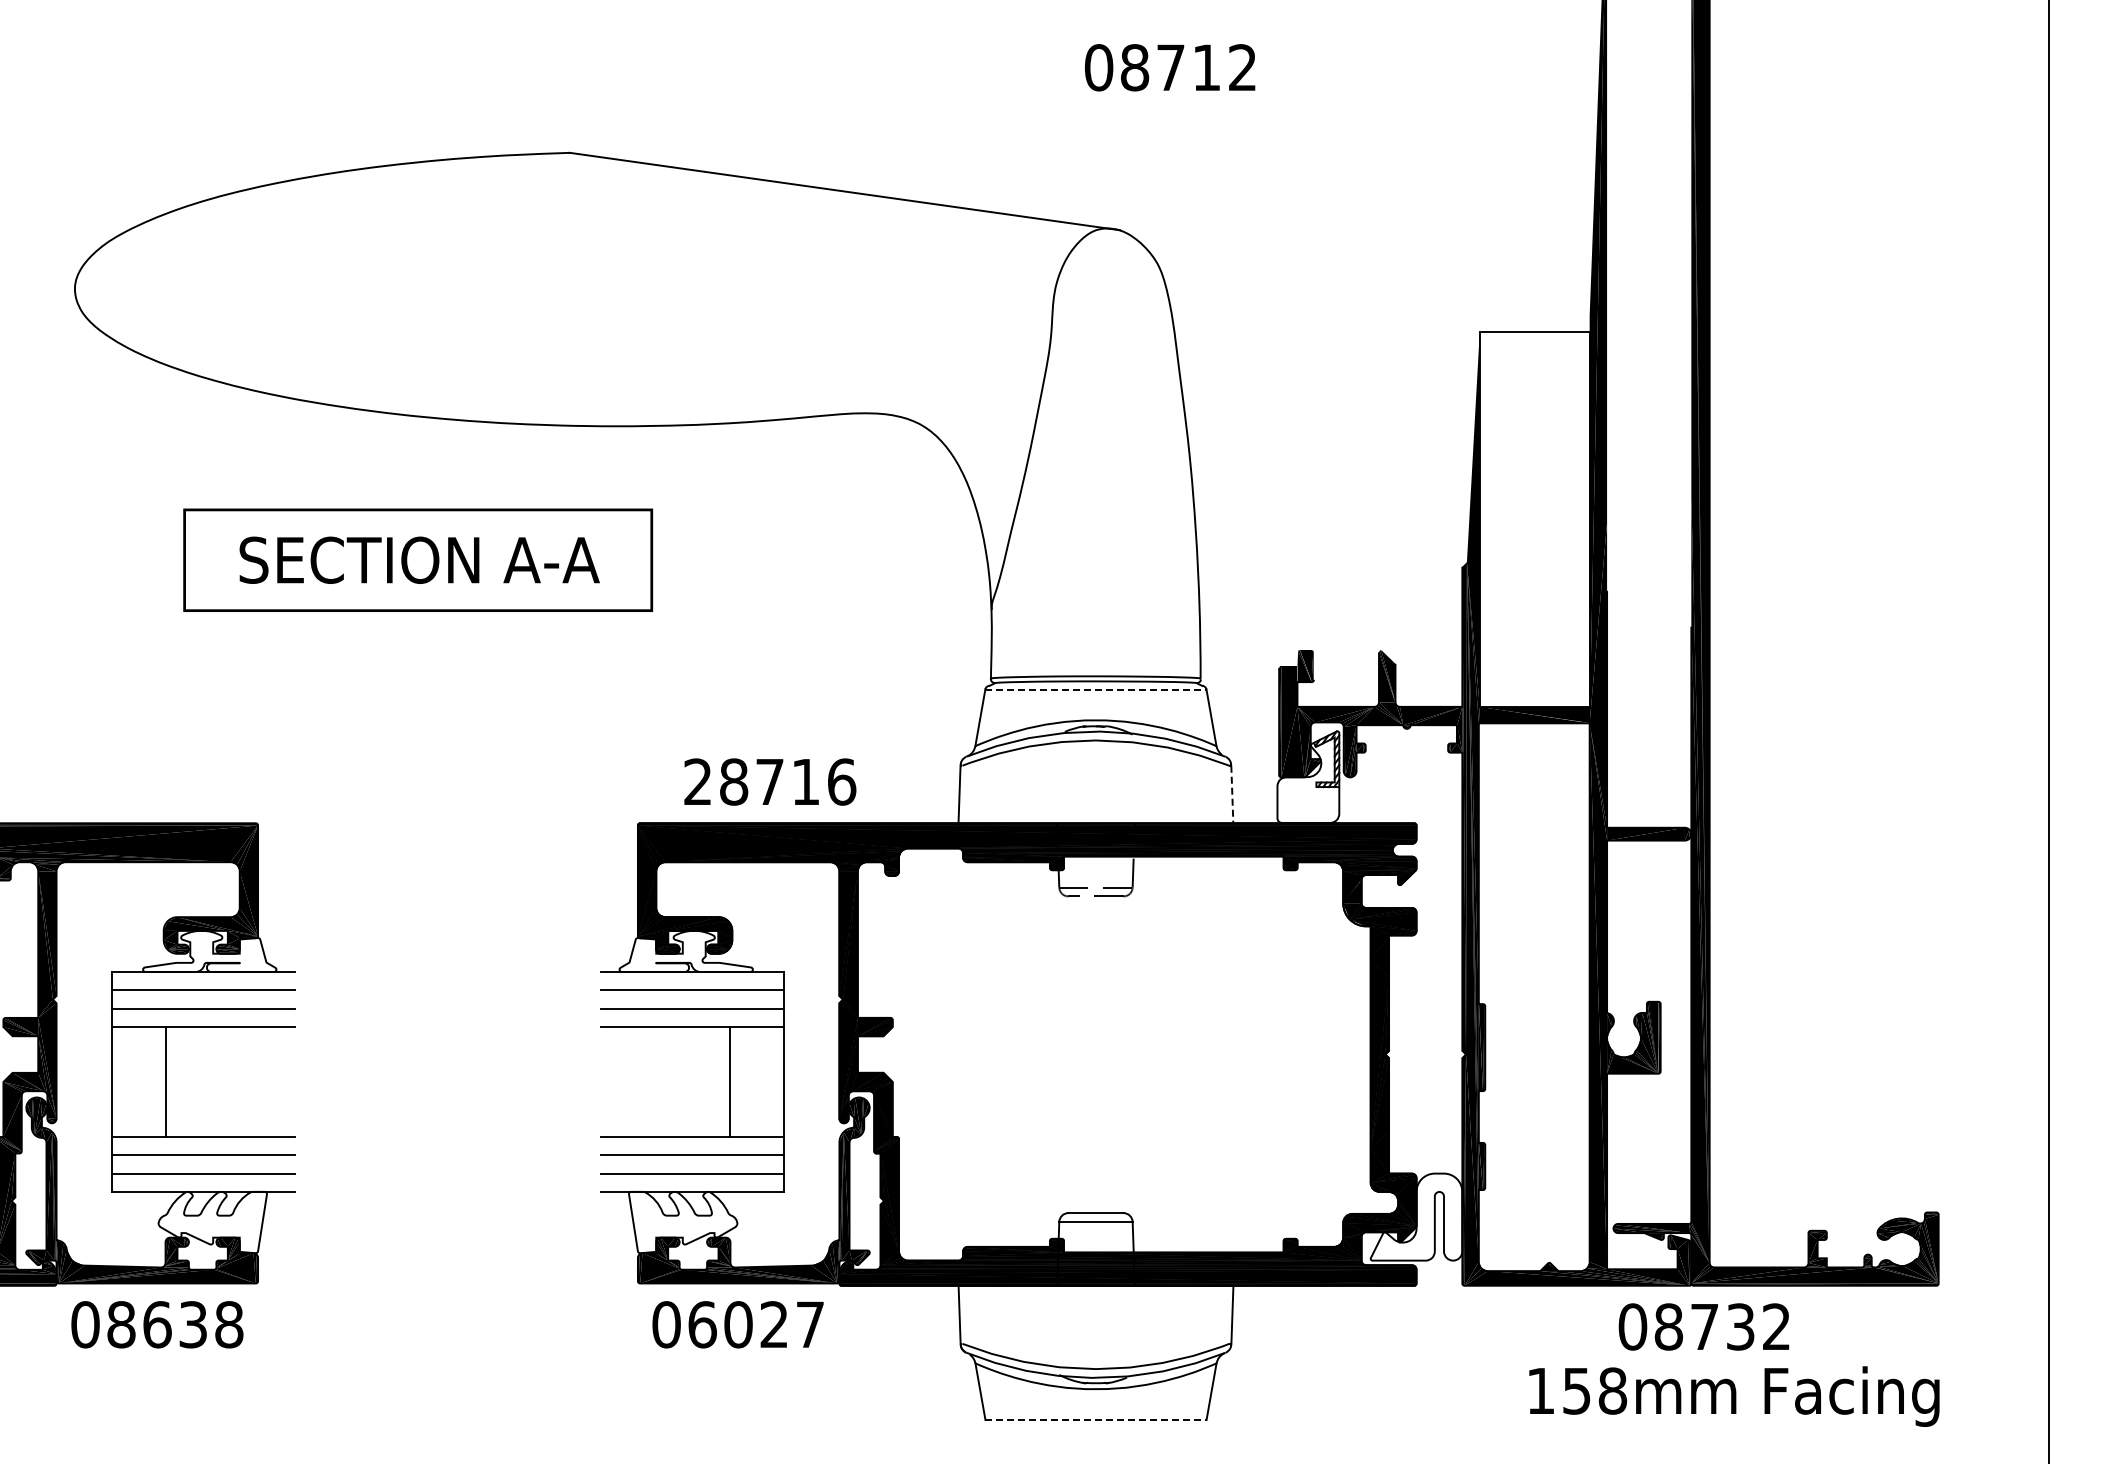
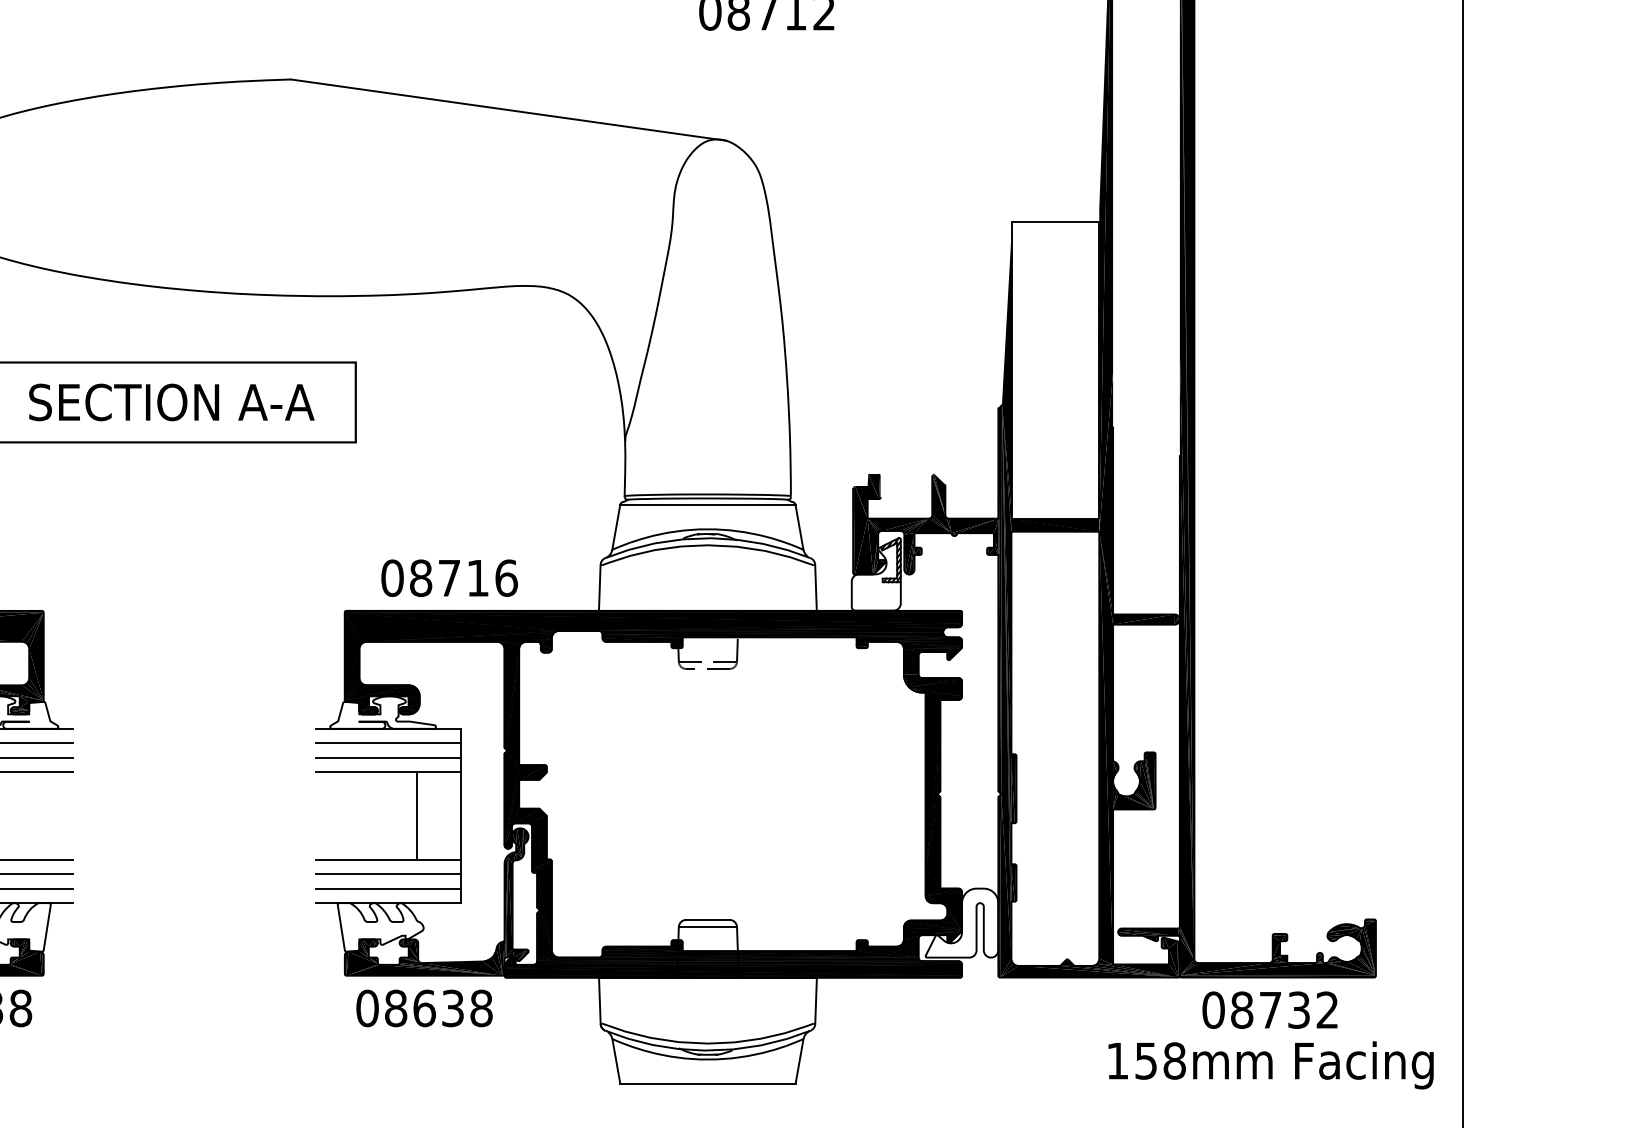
line: (1095, 689) -> (707, 504), dashed -> solid
text: (698, 781) -> (392, 577), 28716 -> 08716
line: (1232, 794) -> (816, 588), dashed -> solid
text: (756, 1324) -> (438, 1008), 06027 -> 08638
text: (1703, 1326) -> (1269, 1009), moved
text: (1734, 1396) -> (1271, 1065), moved
line: (1096, 1419) -> (708, 1083), dashed -> solid

